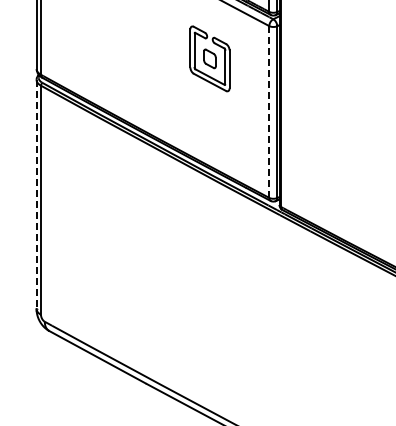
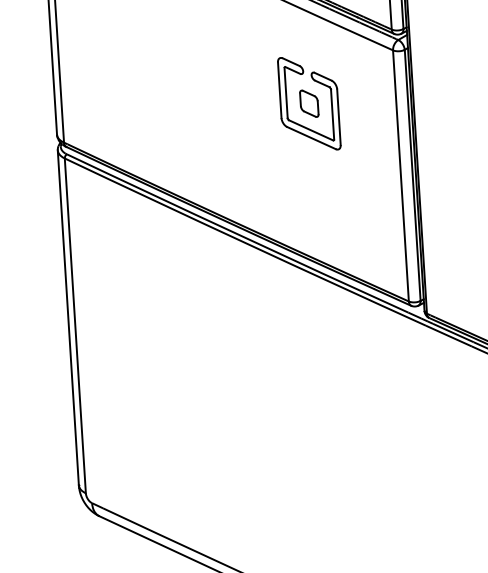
line: (269, 112) -> (401, 176), dashed -> solid
line: (36, 194) -> (68, 317), dashed -> solid

